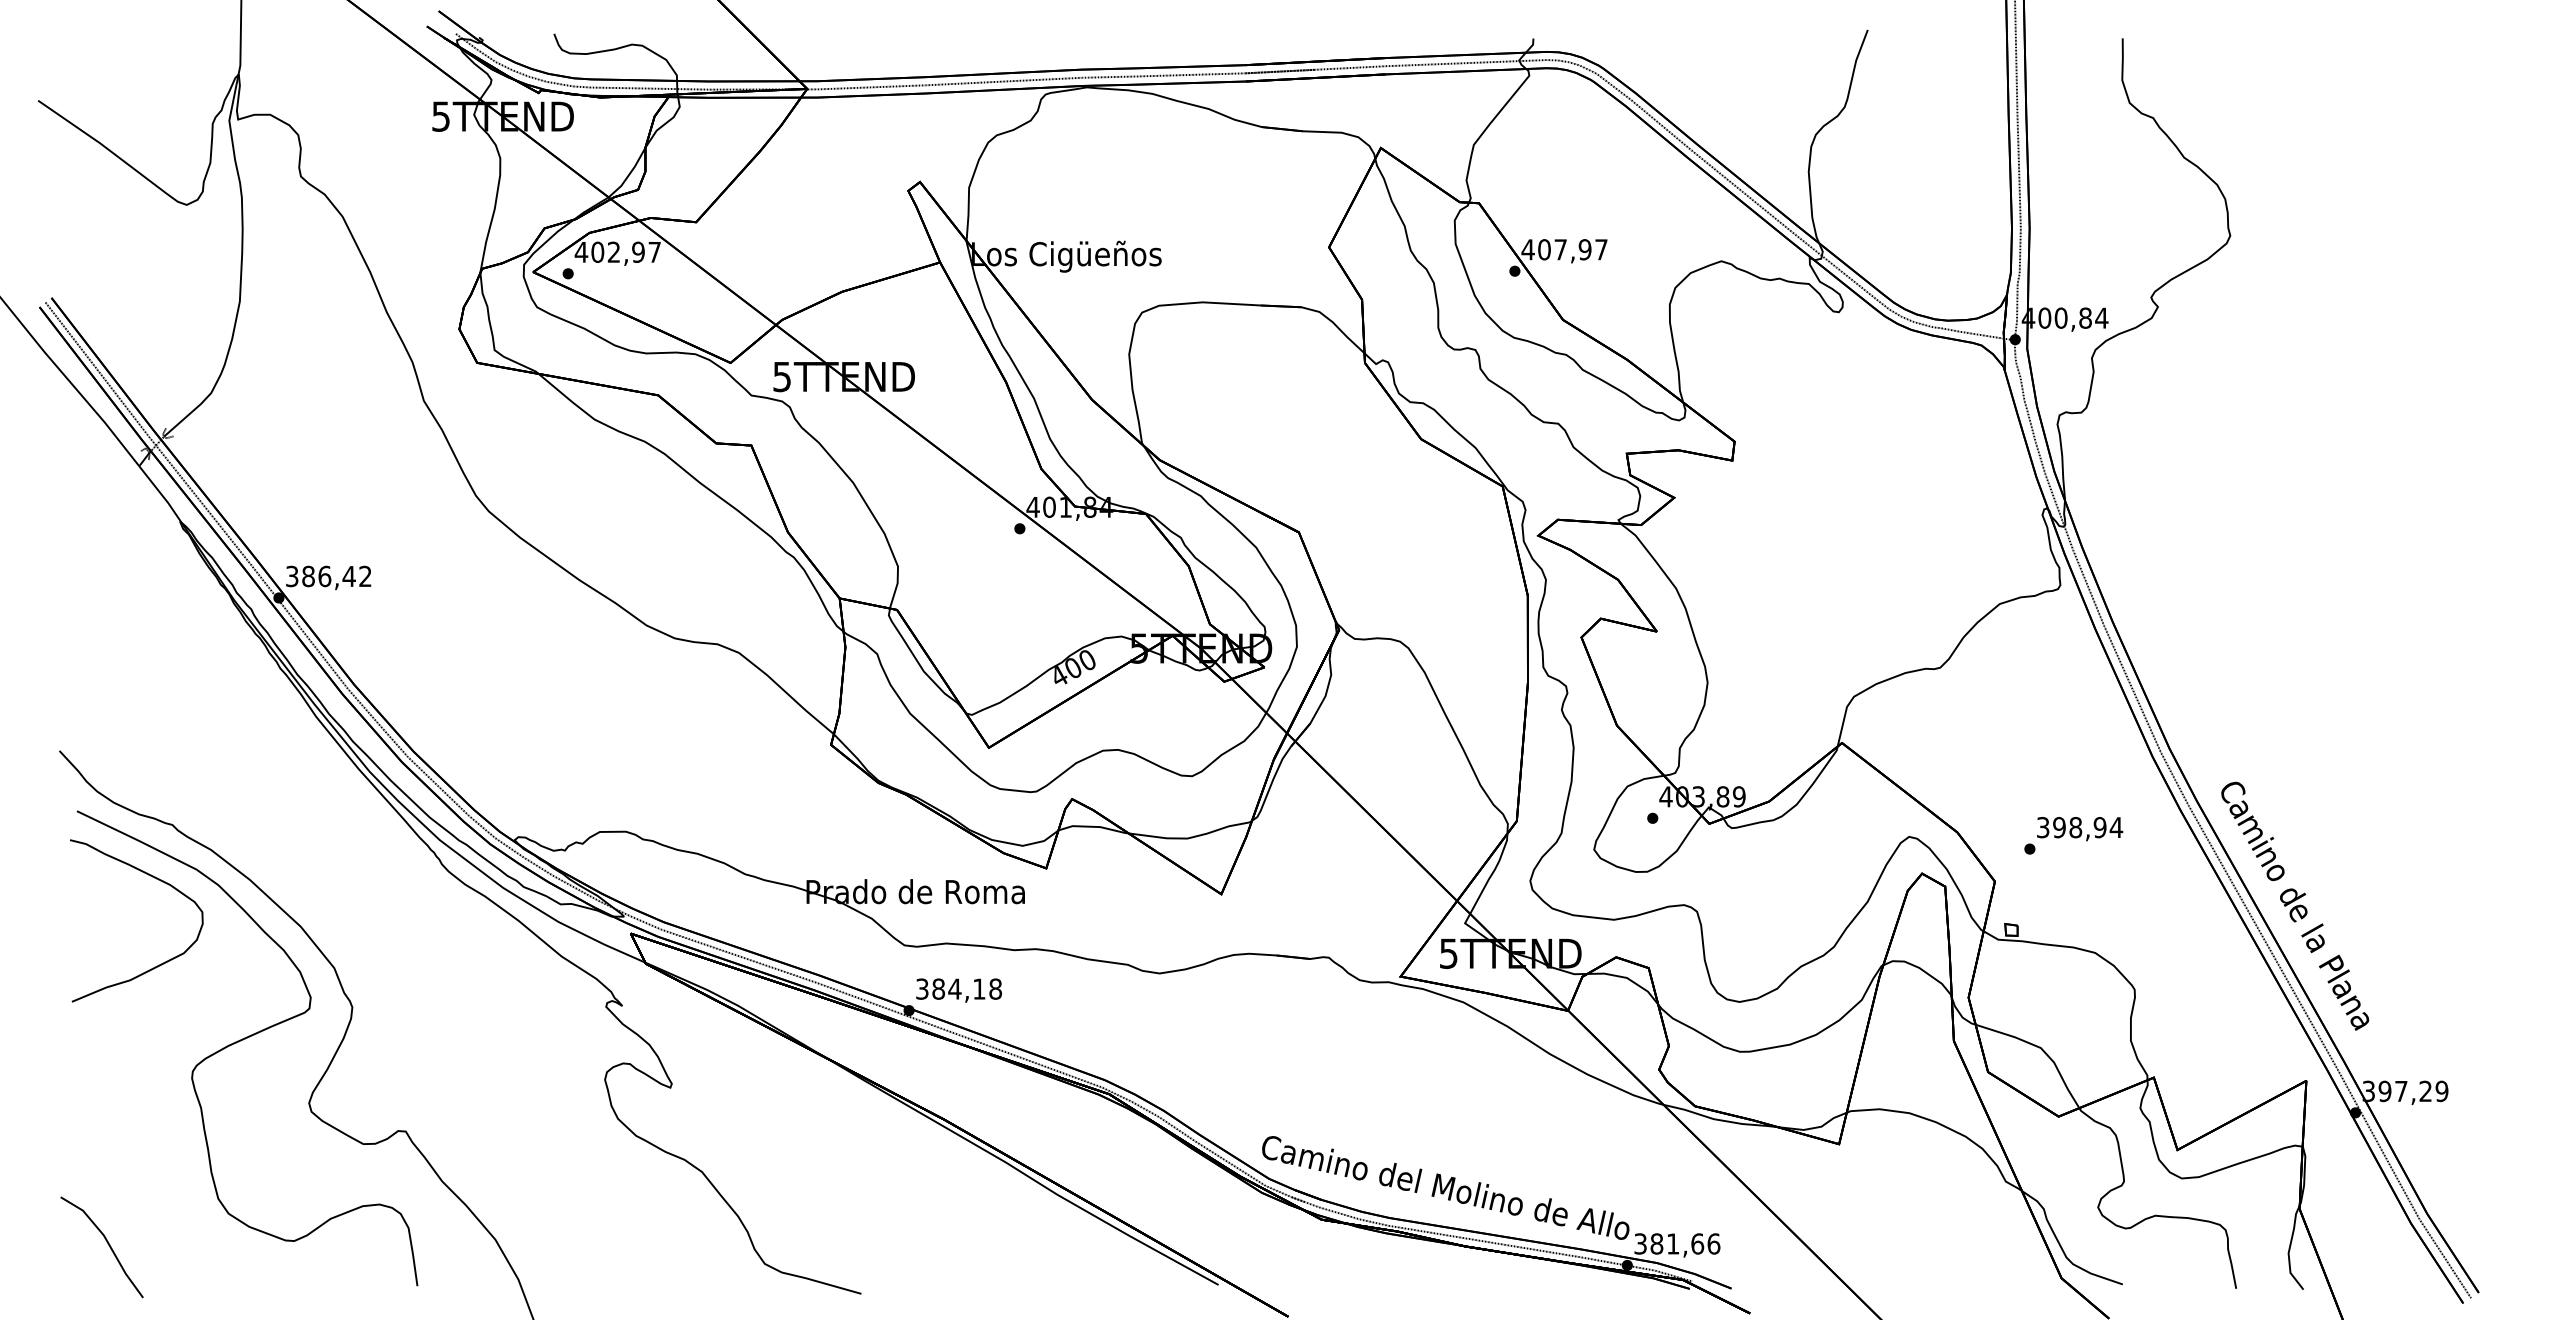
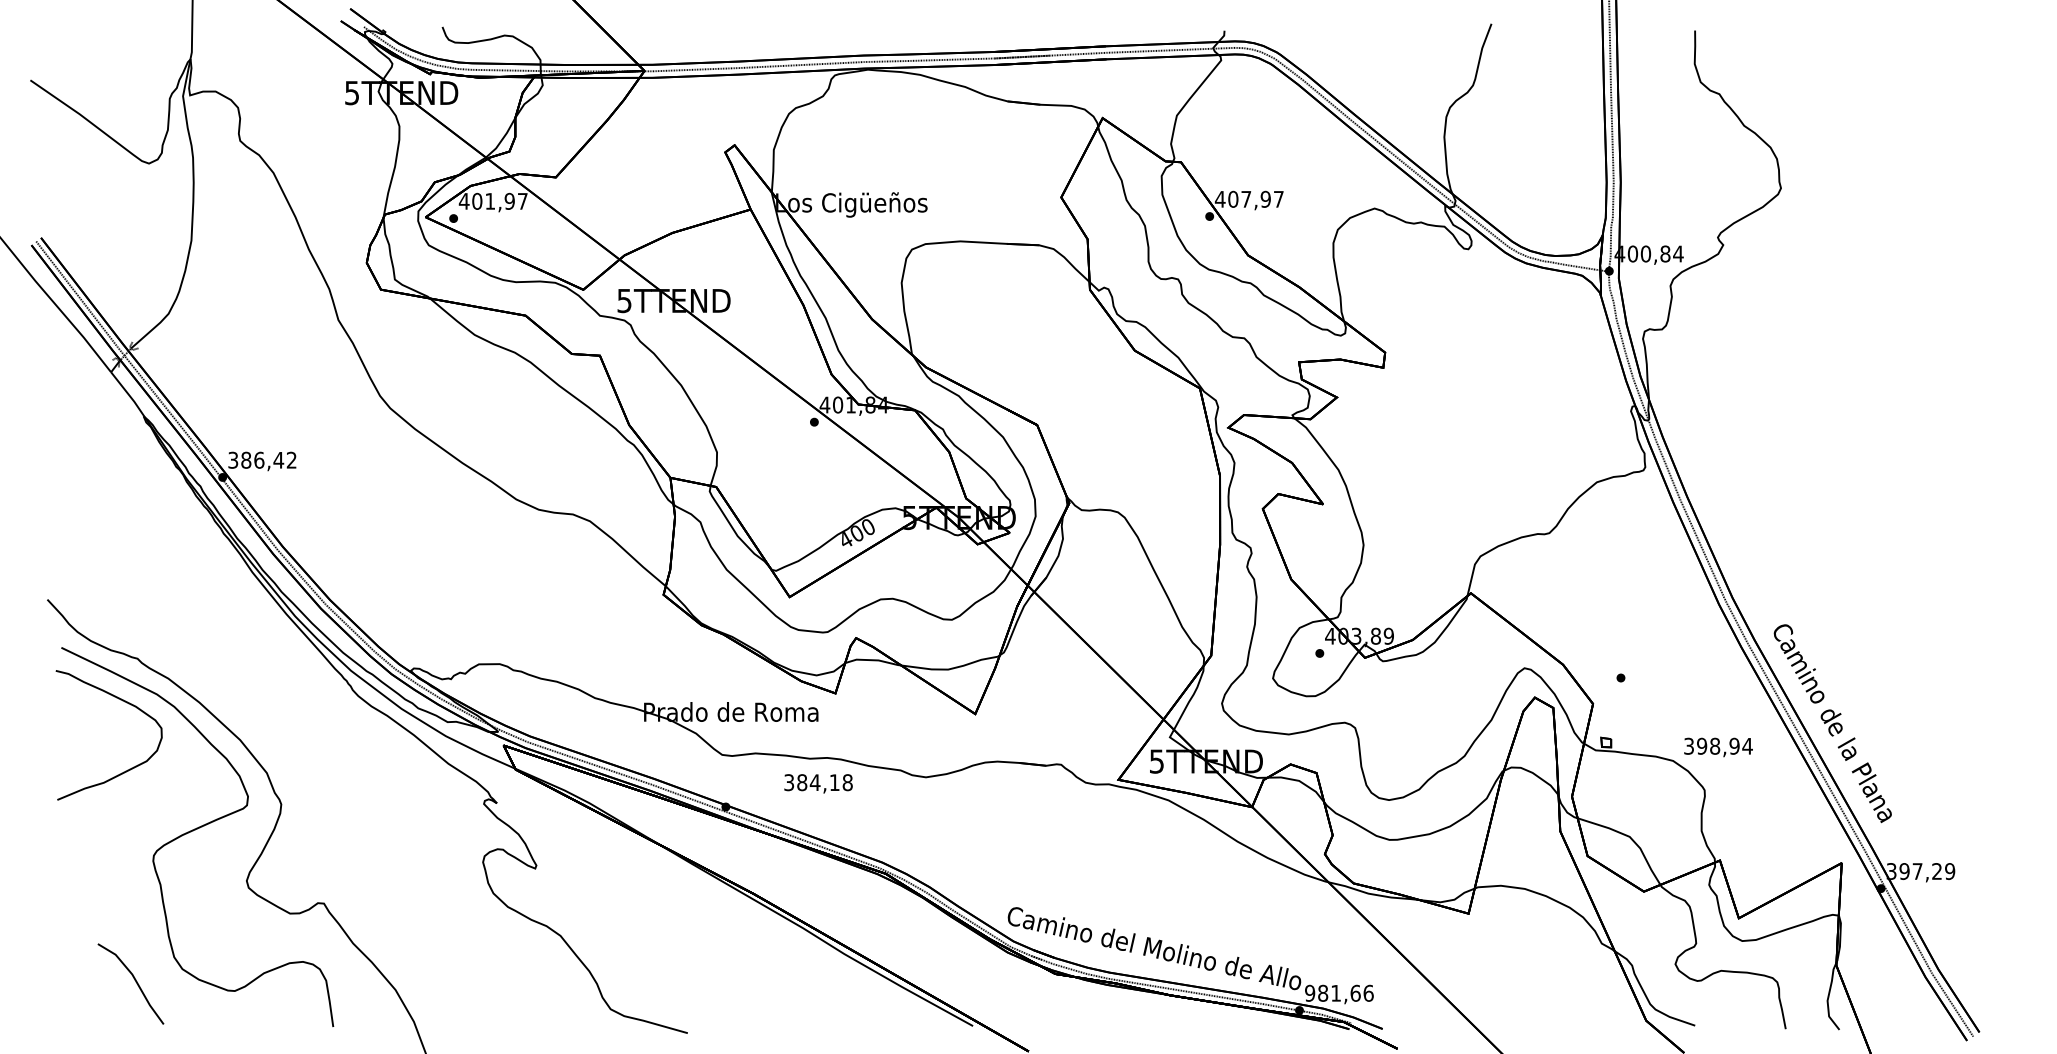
text: (613, 251) -> (489, 200), 402,97 -> 401,97
text: (2080, 829) -> (1718, 747), moved
text: (958, 990) -> (818, 783), moved
part: (106, 1242) -> (134, 980), moved
text: (1640, 1243) -> (1310, 992), 381,66 -> 981,66

